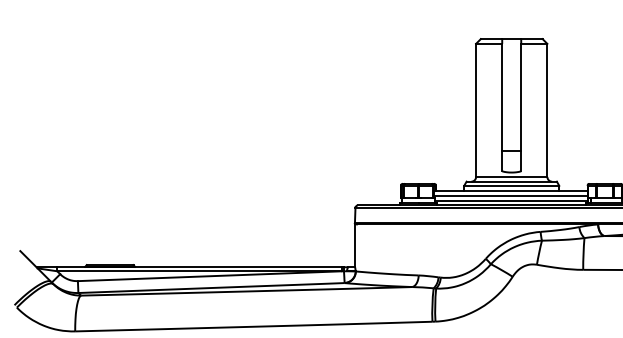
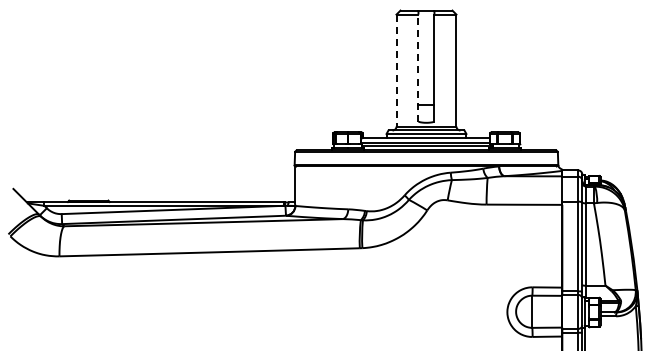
line: (502, 107) -> (418, 68), solid -> dashed
line: (476, 110) -> (396, 70), solid -> dashed

